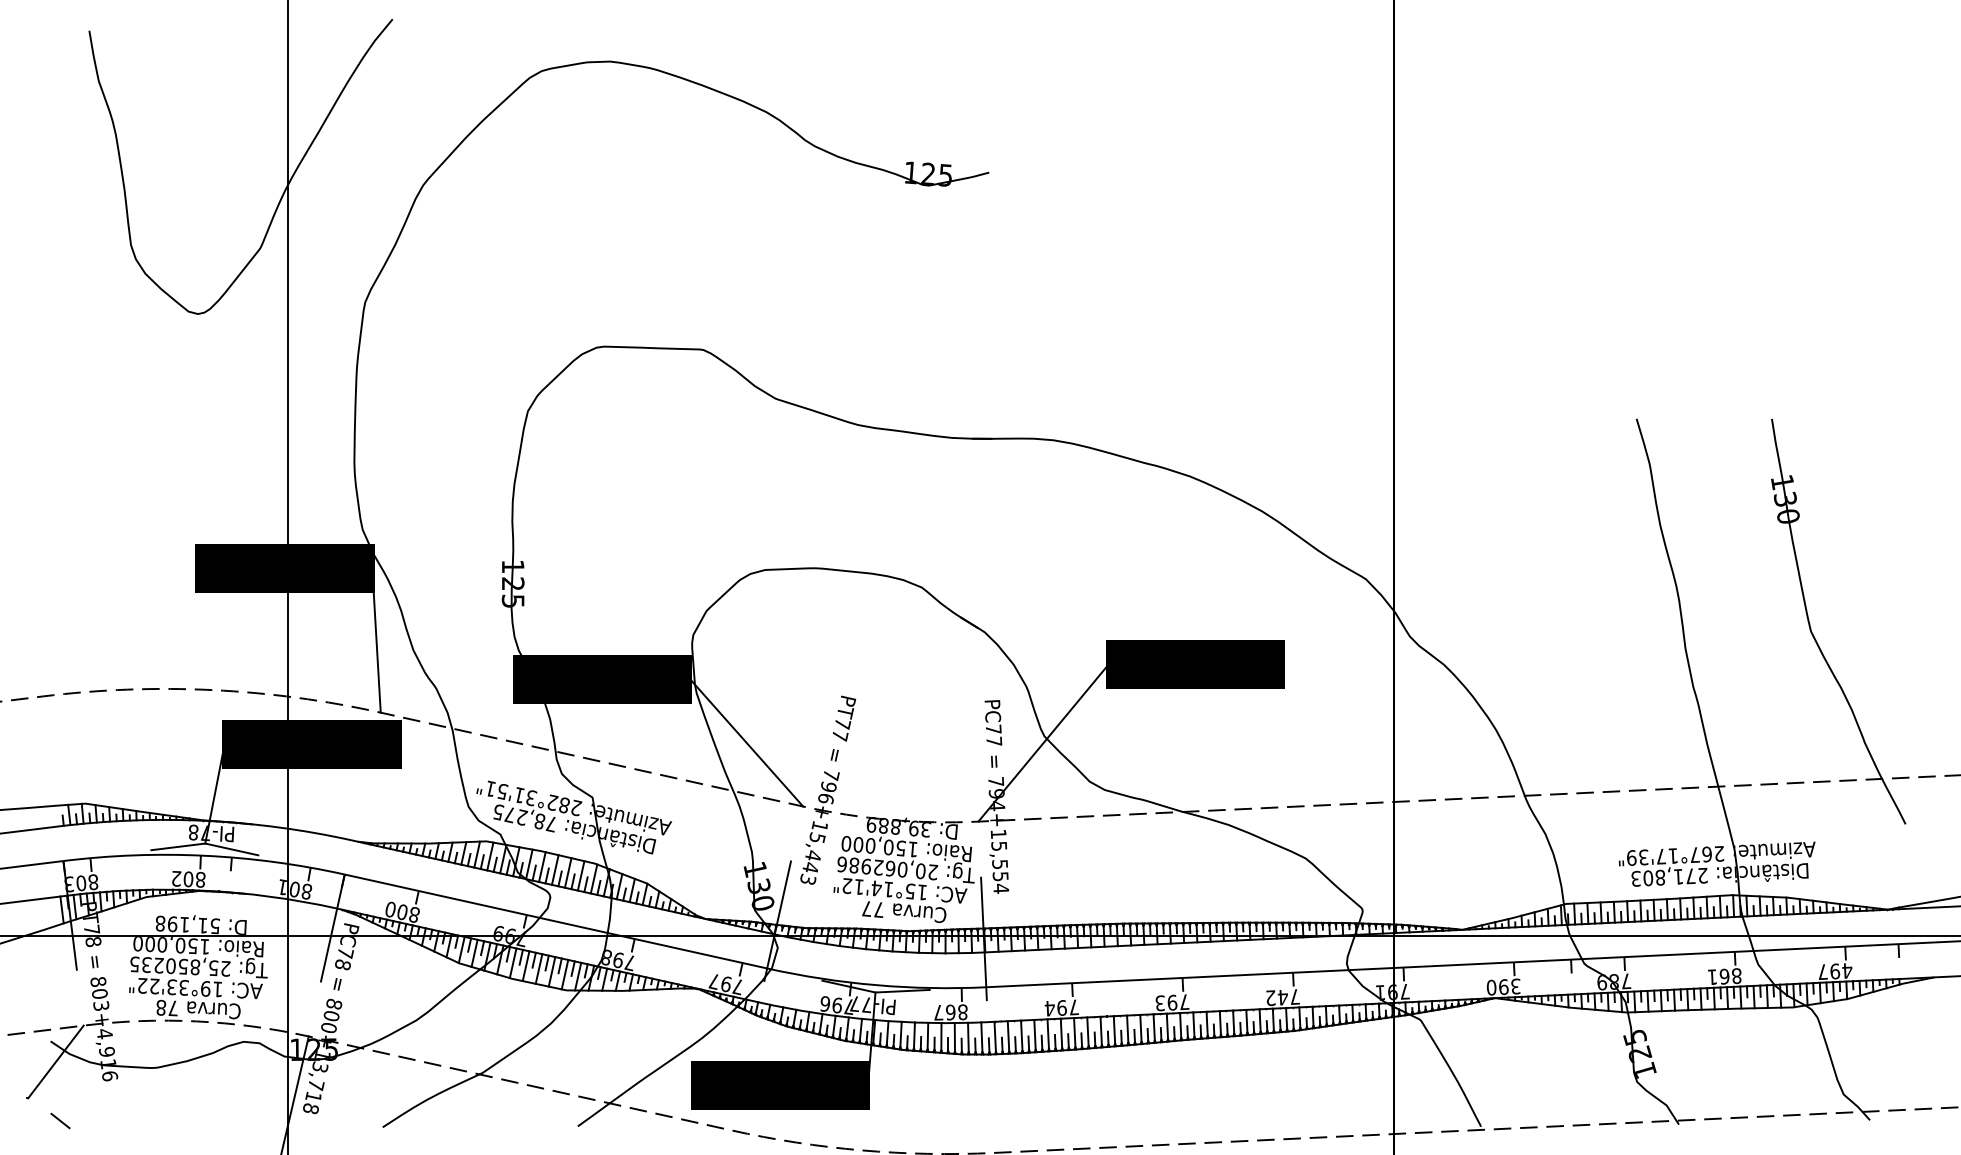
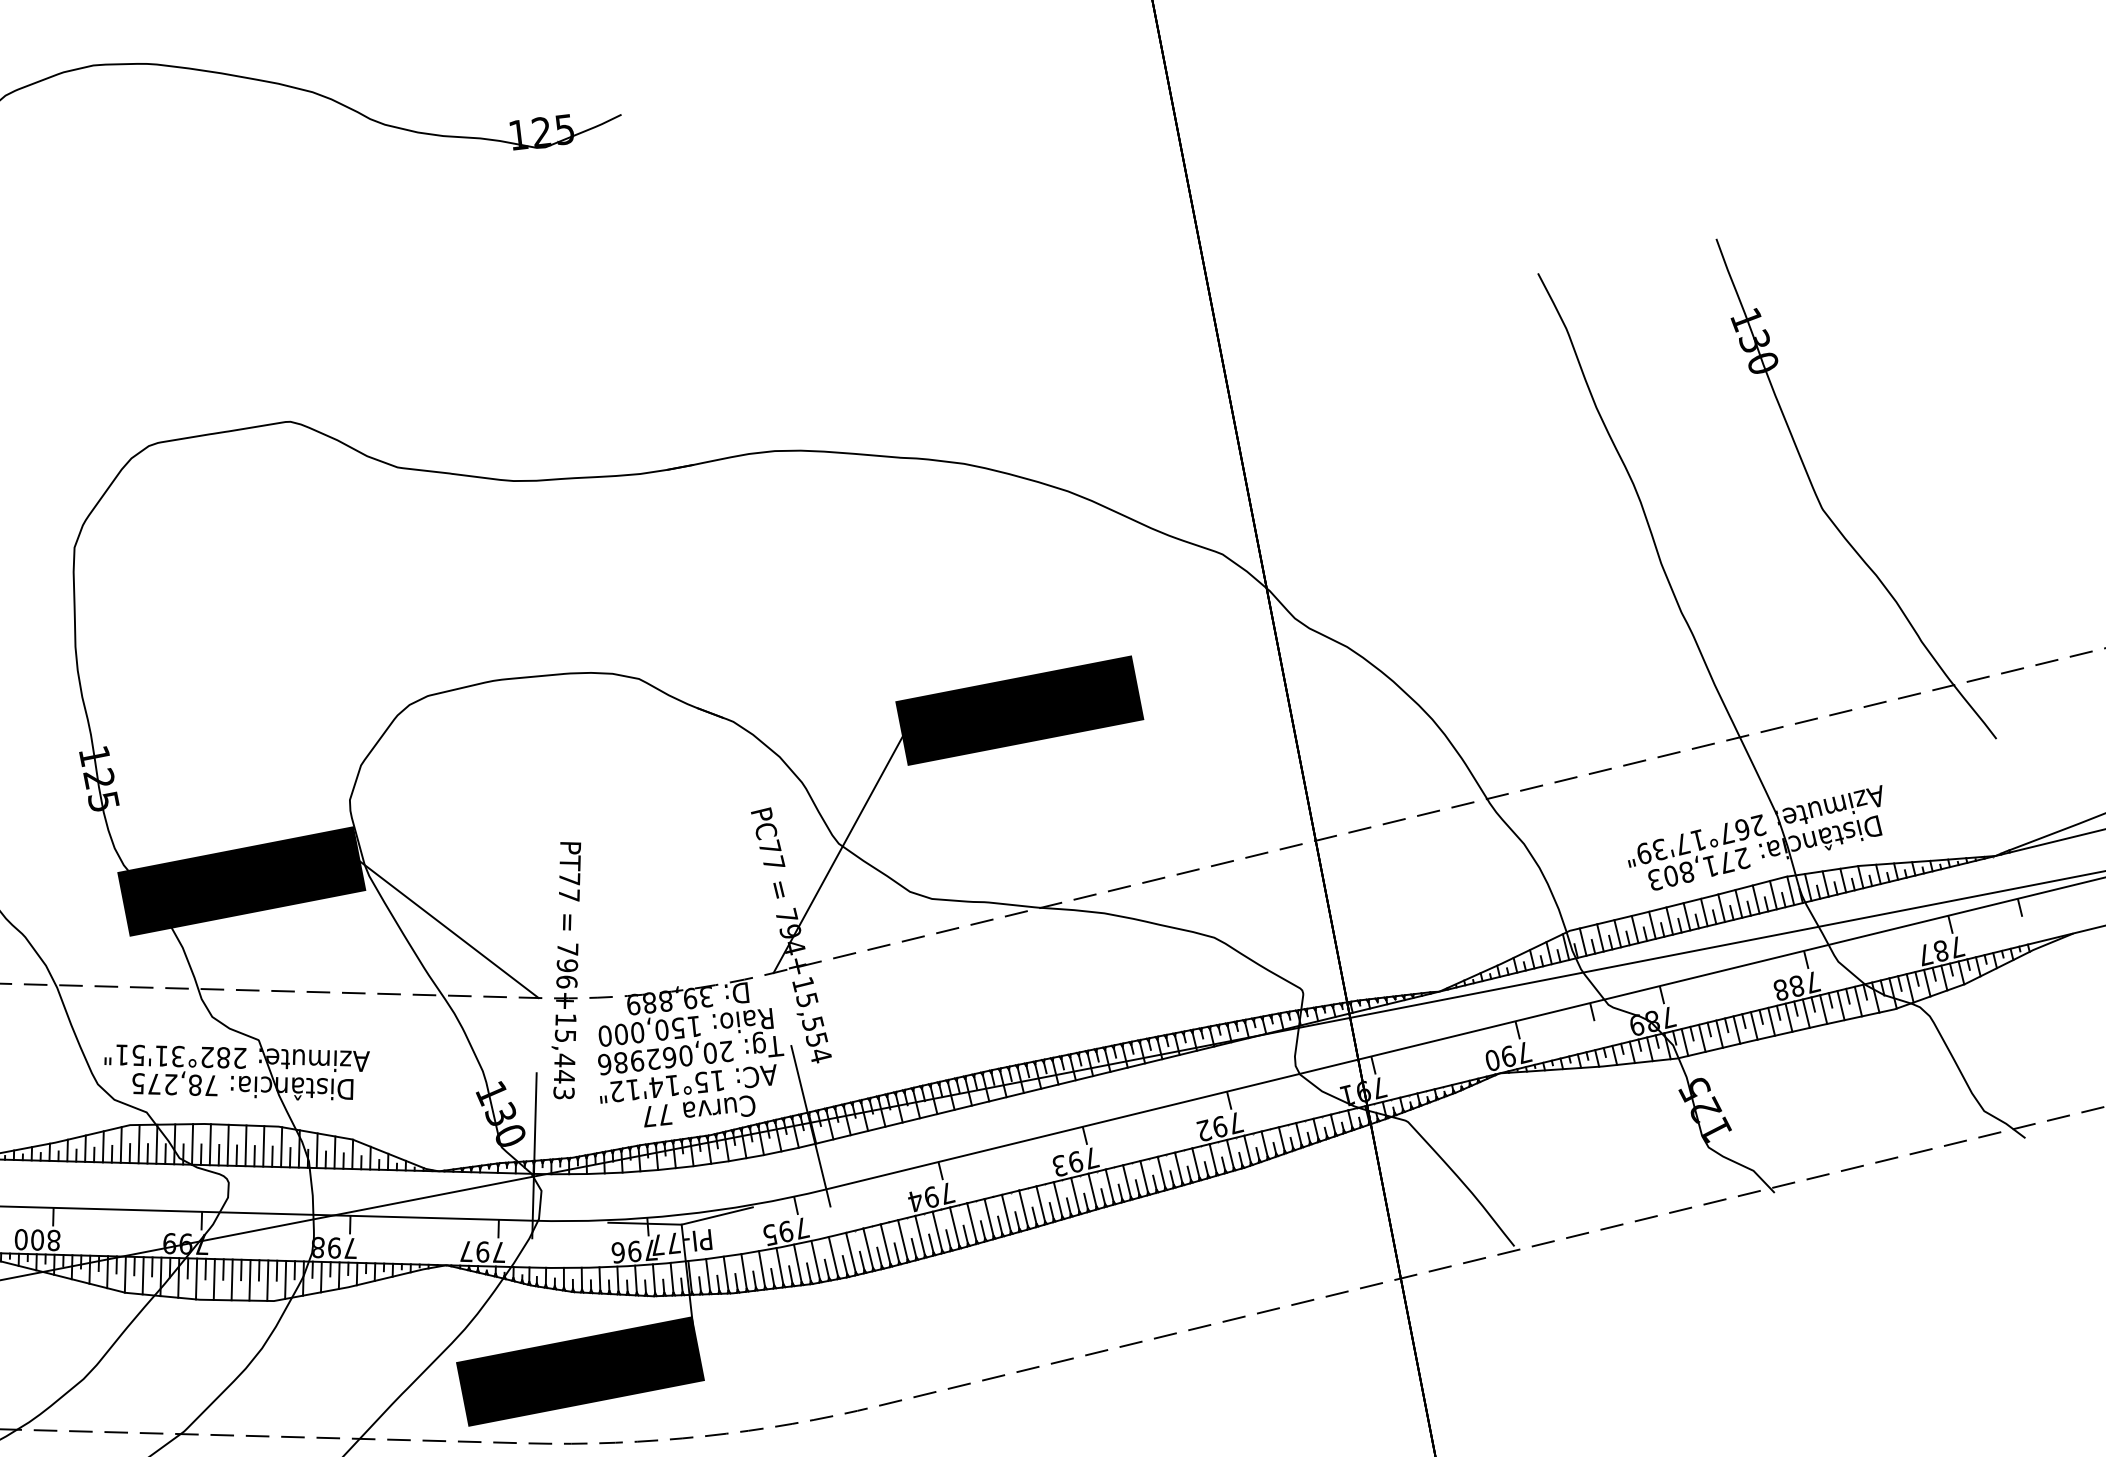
text: (1841, 971) -> (1949, 949), 497 -> 787
text: (1724, 976) -> (1796, 986), 861 -> 788
text: (1515, 986) -> (1523, 1052), 390 -> 790
text: (1282, 997) -> (1219, 1126), 742 -> 792
text: (950, 1012) -> (785, 1231), 867 -> 795

